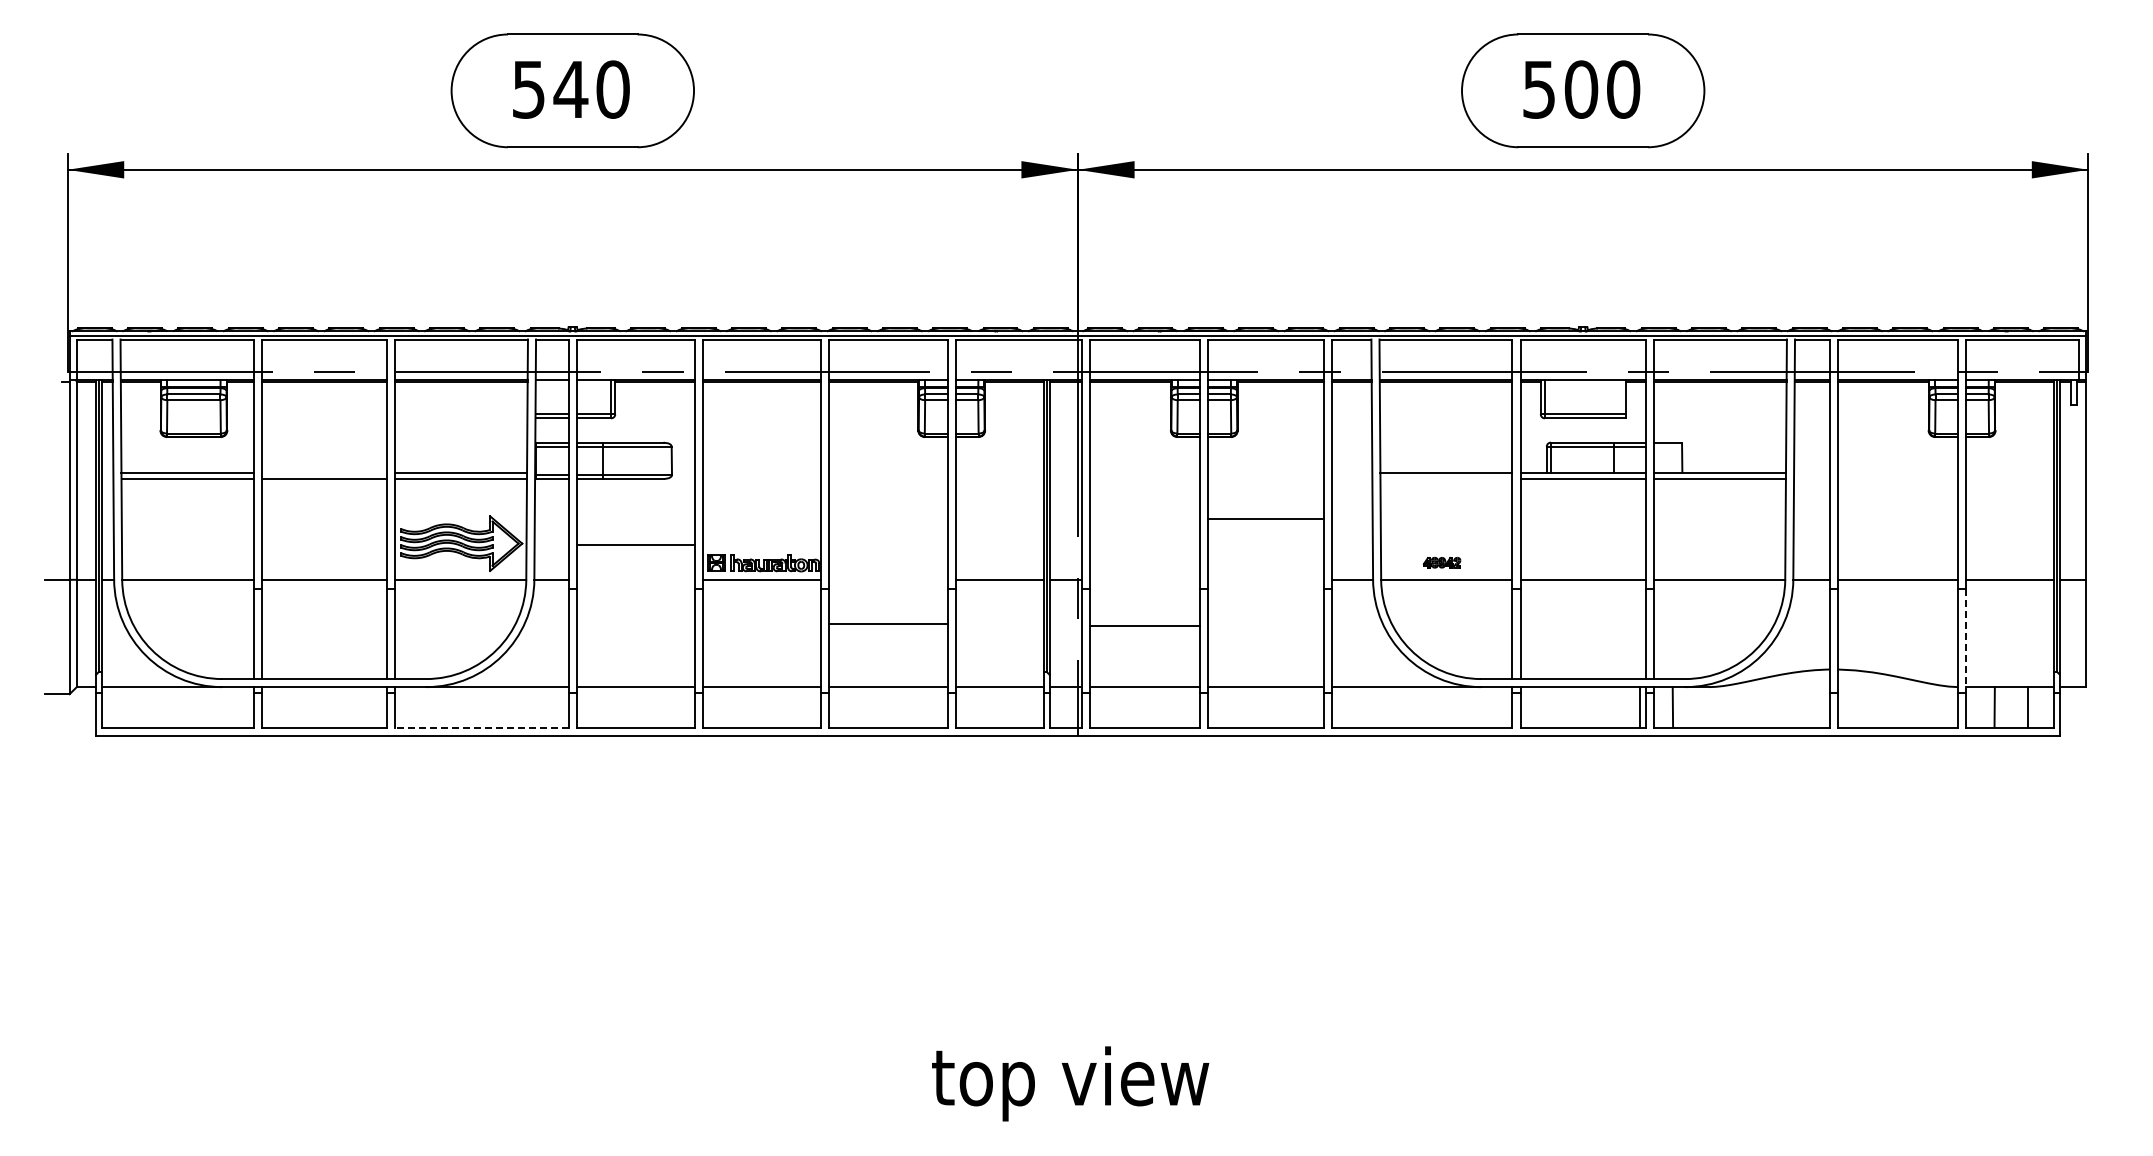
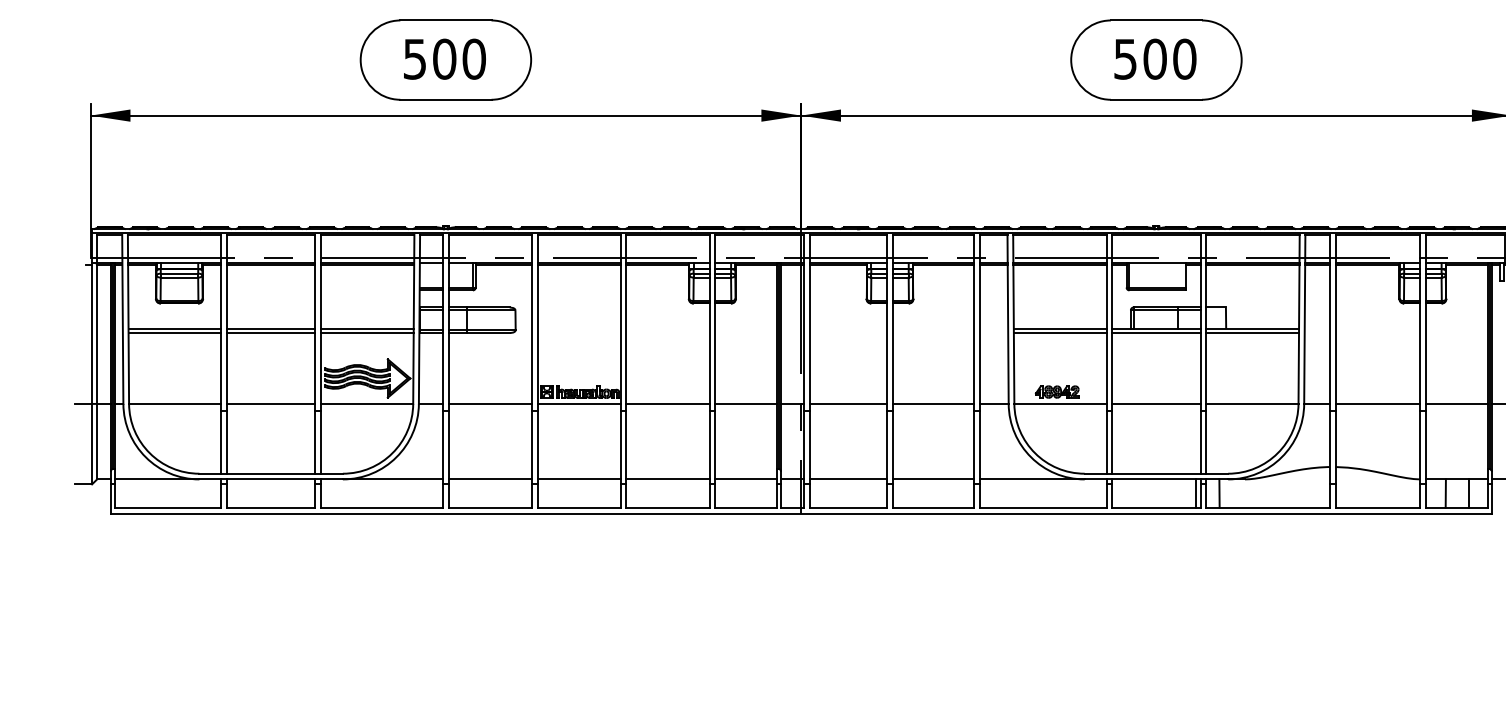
text: (570, 89) -> (444, 59), 540 -> 500
line: (323, 472) -> (270, 328), added
line: (1446, 478) -> (1060, 332), added
line: (1265, 518) -> (933, 403), moved
line: (635, 544) -> (490, 403), moved
part: (1441, 562) -> (1056, 391), size x1.67
line: (888, 623) -> (667, 403), moved
line: (1145, 625) -> (848, 403), moved
line: (1966, 641) -> (1425, 447), dashed -> solid
line: (481, 727) -> (381, 507), dashed -> solid

